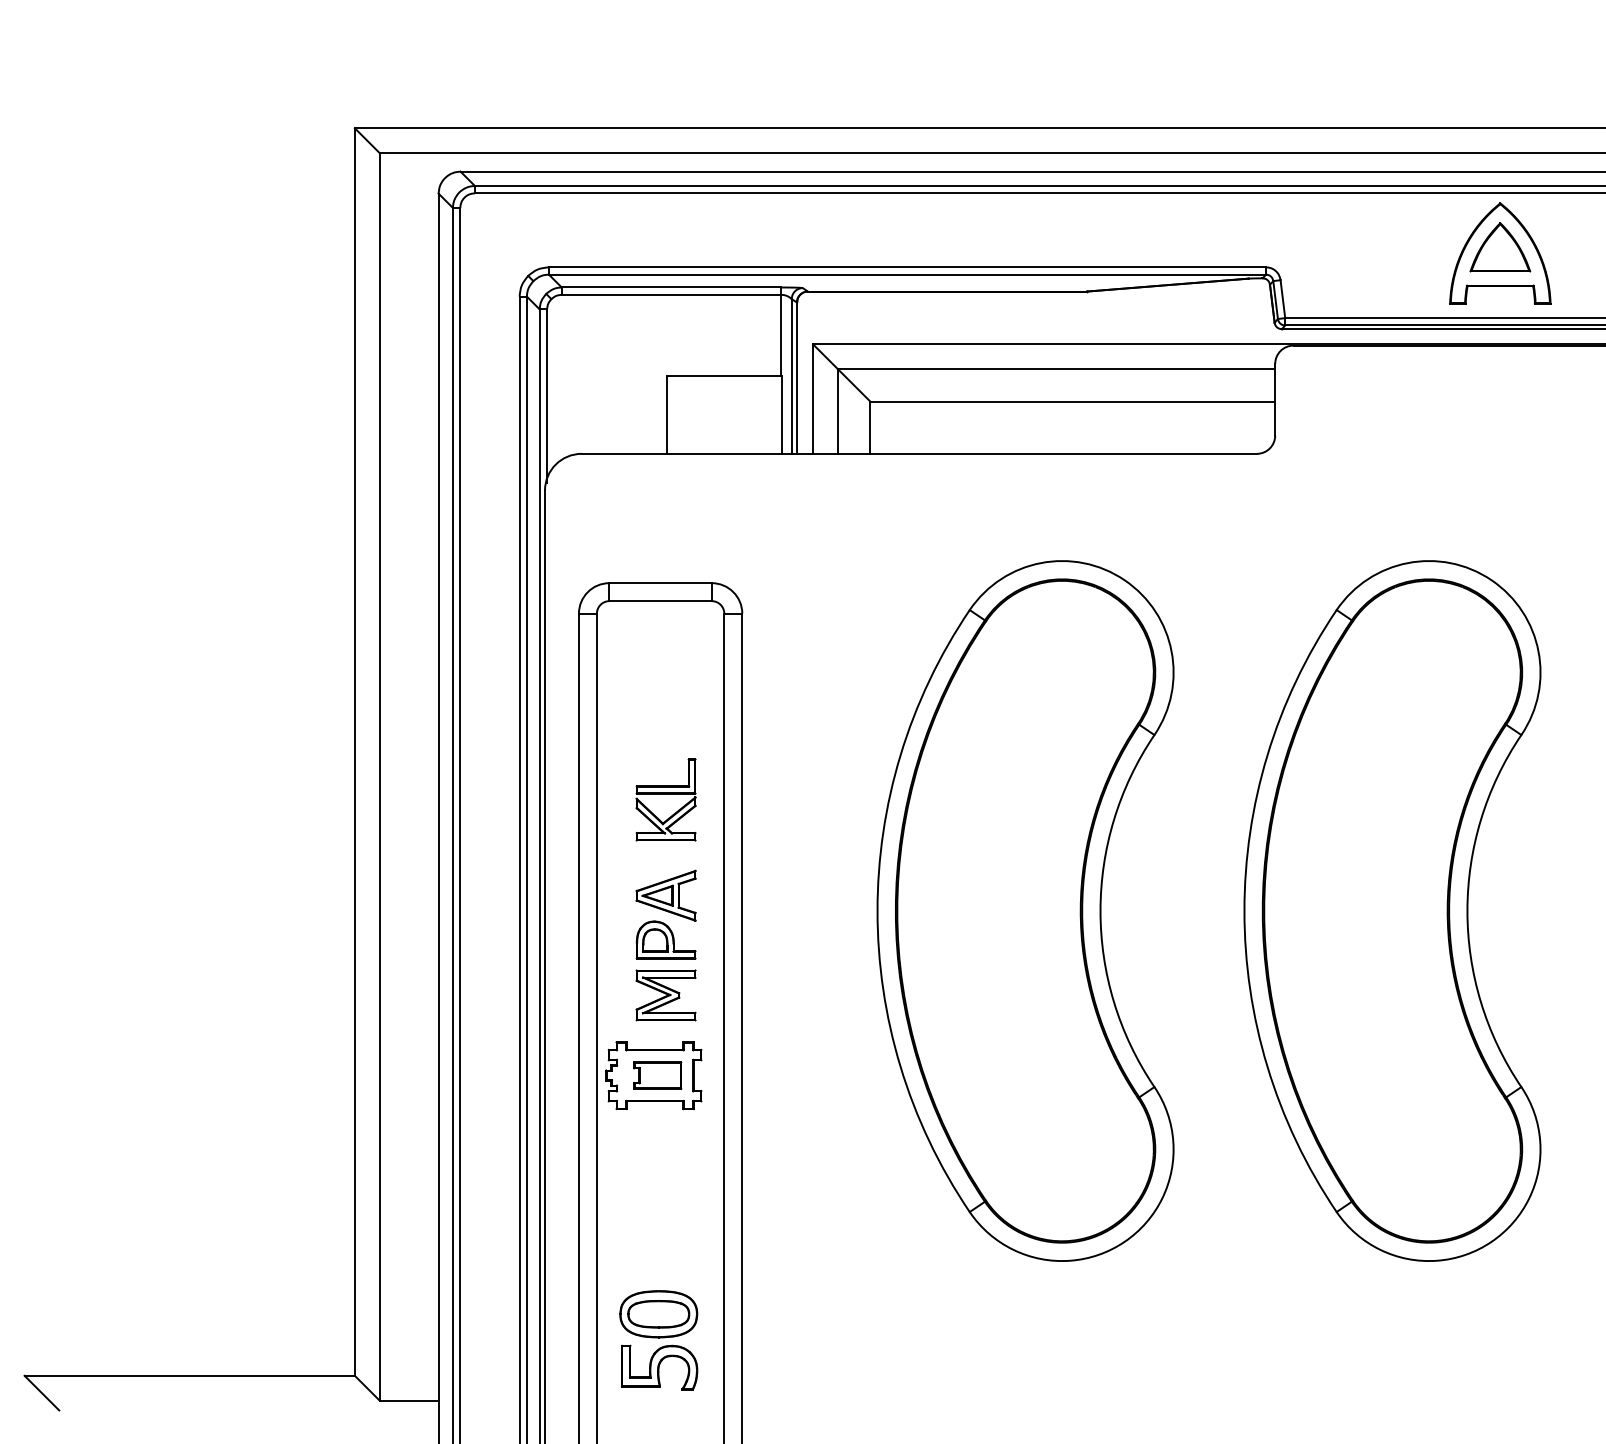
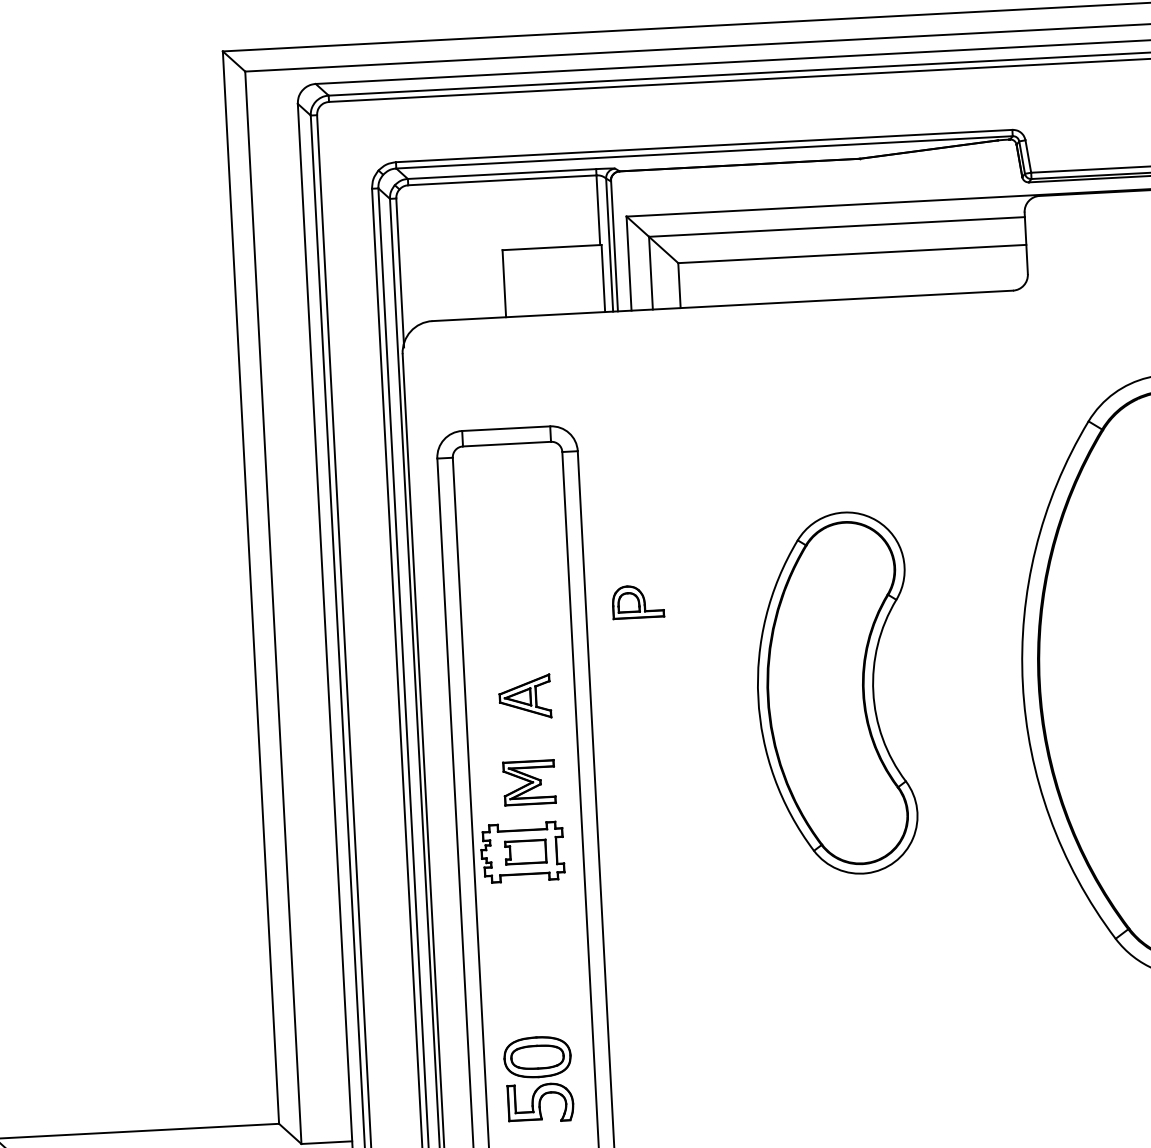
part: (665, 799) -> (520, 614), removed
part: (1025, 910) -> (834, 693), size x0.6
part: (665, 939) -> (637, 601), moved

